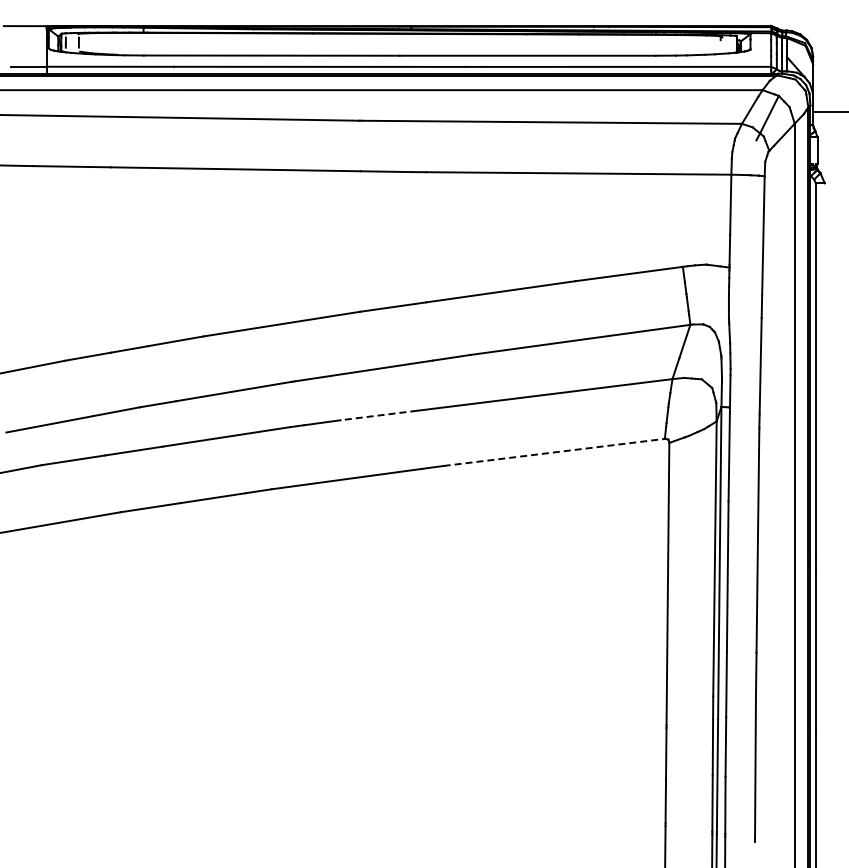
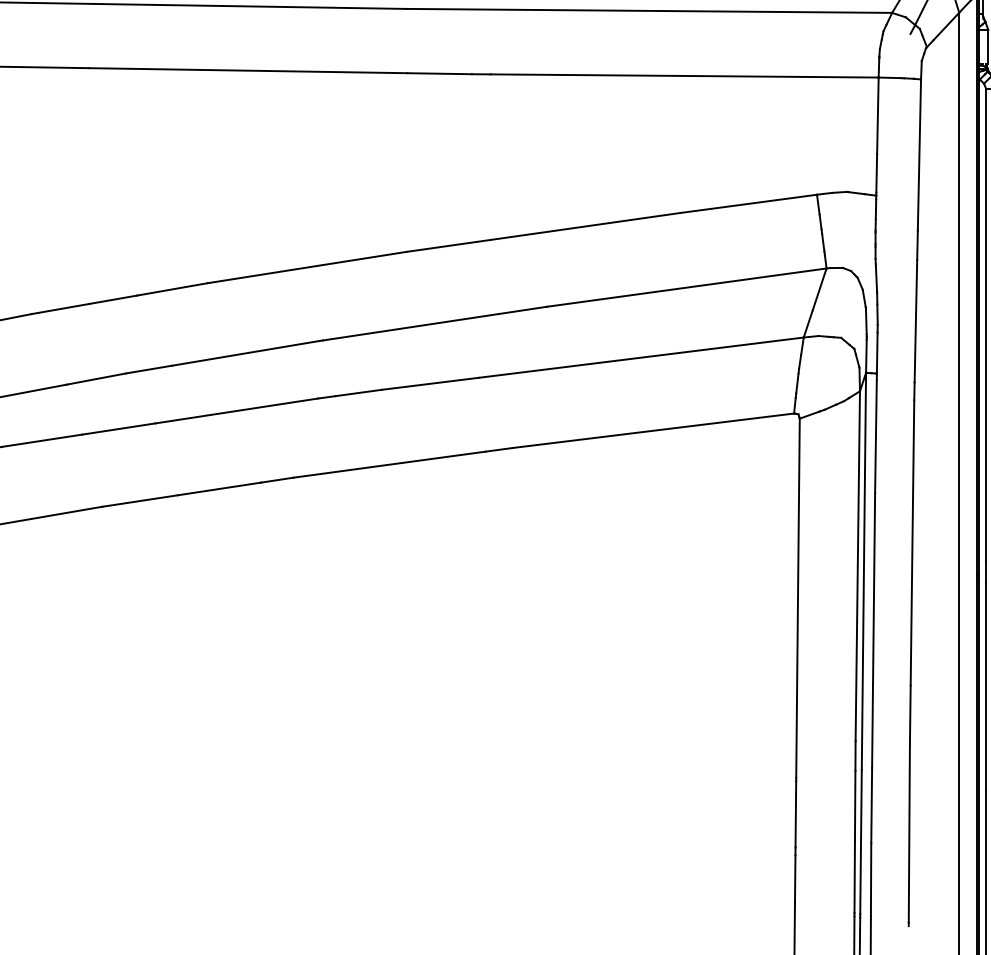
line: (378, 415) -> (429, 383), dashed -> solid
line: (554, 452) -> (653, 430), dashed -> solid

